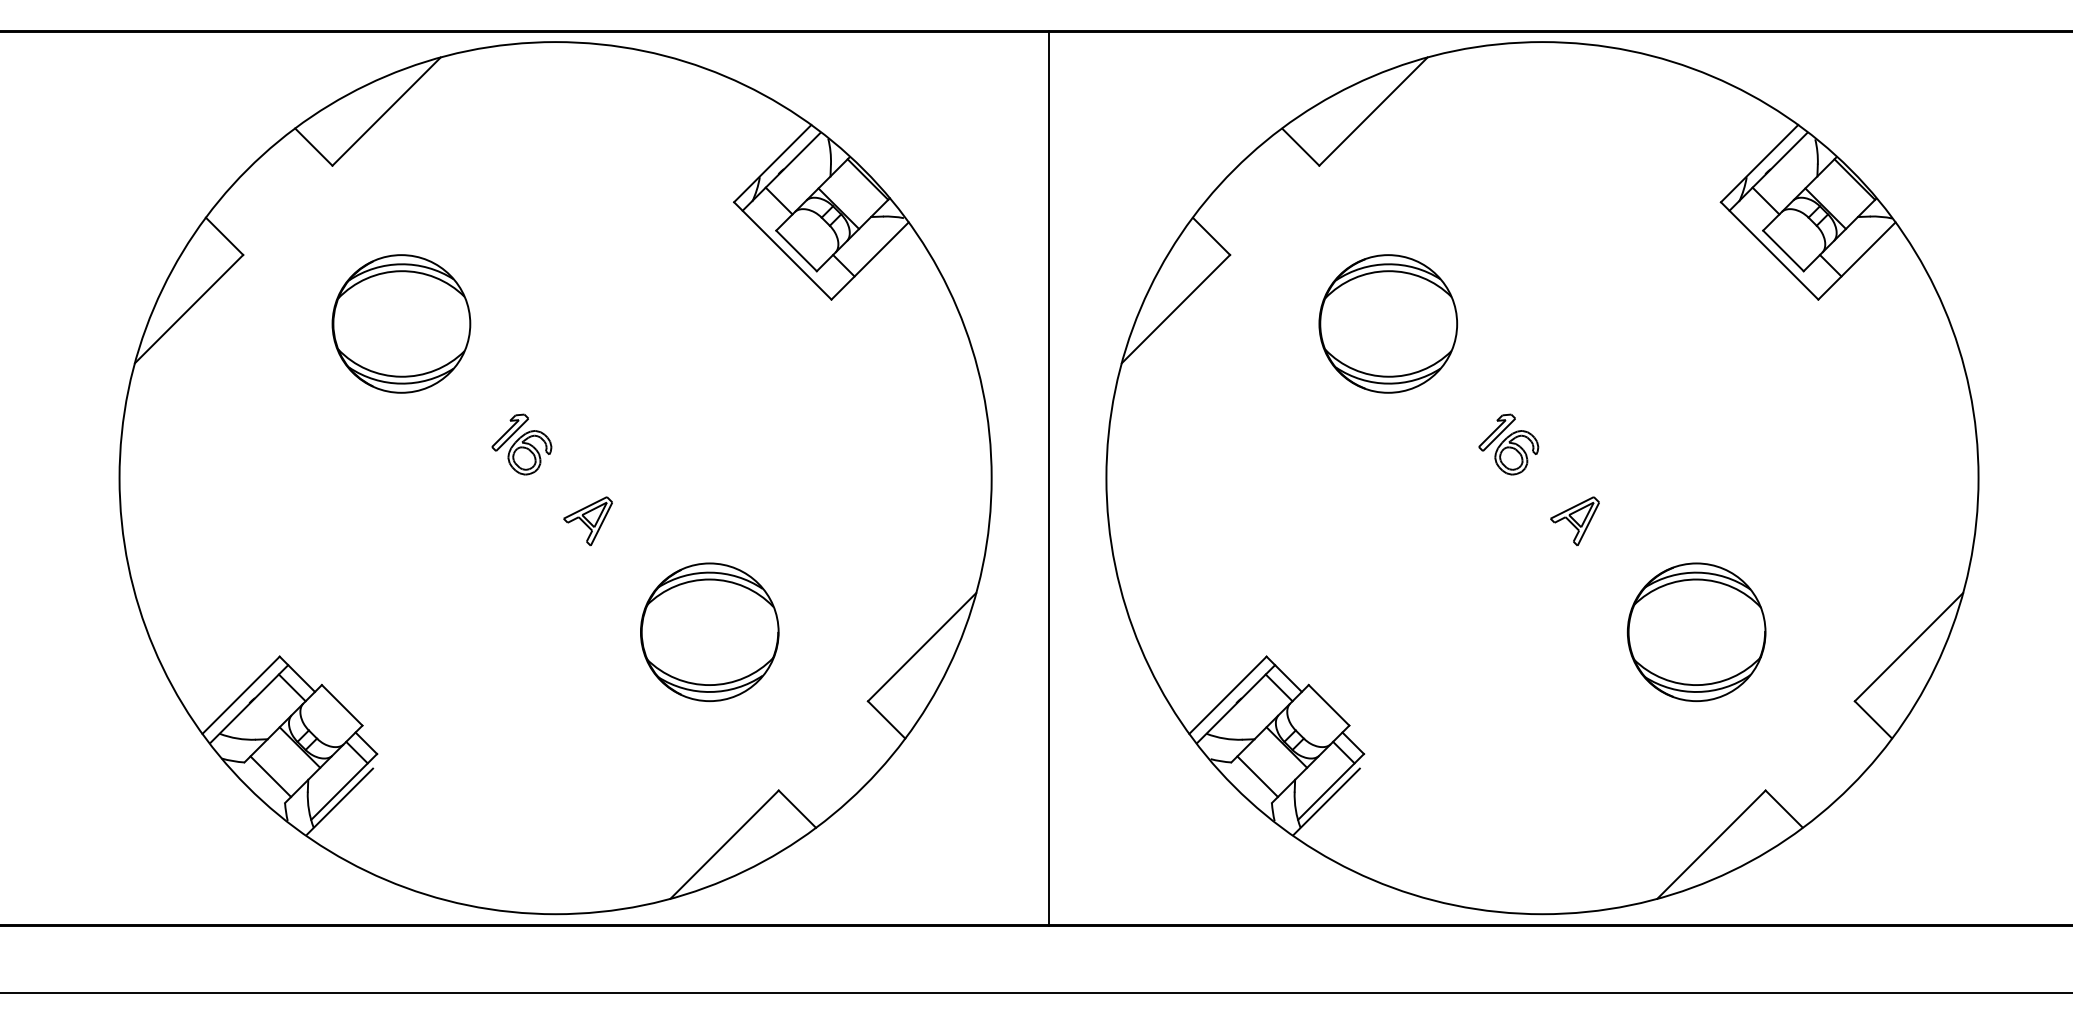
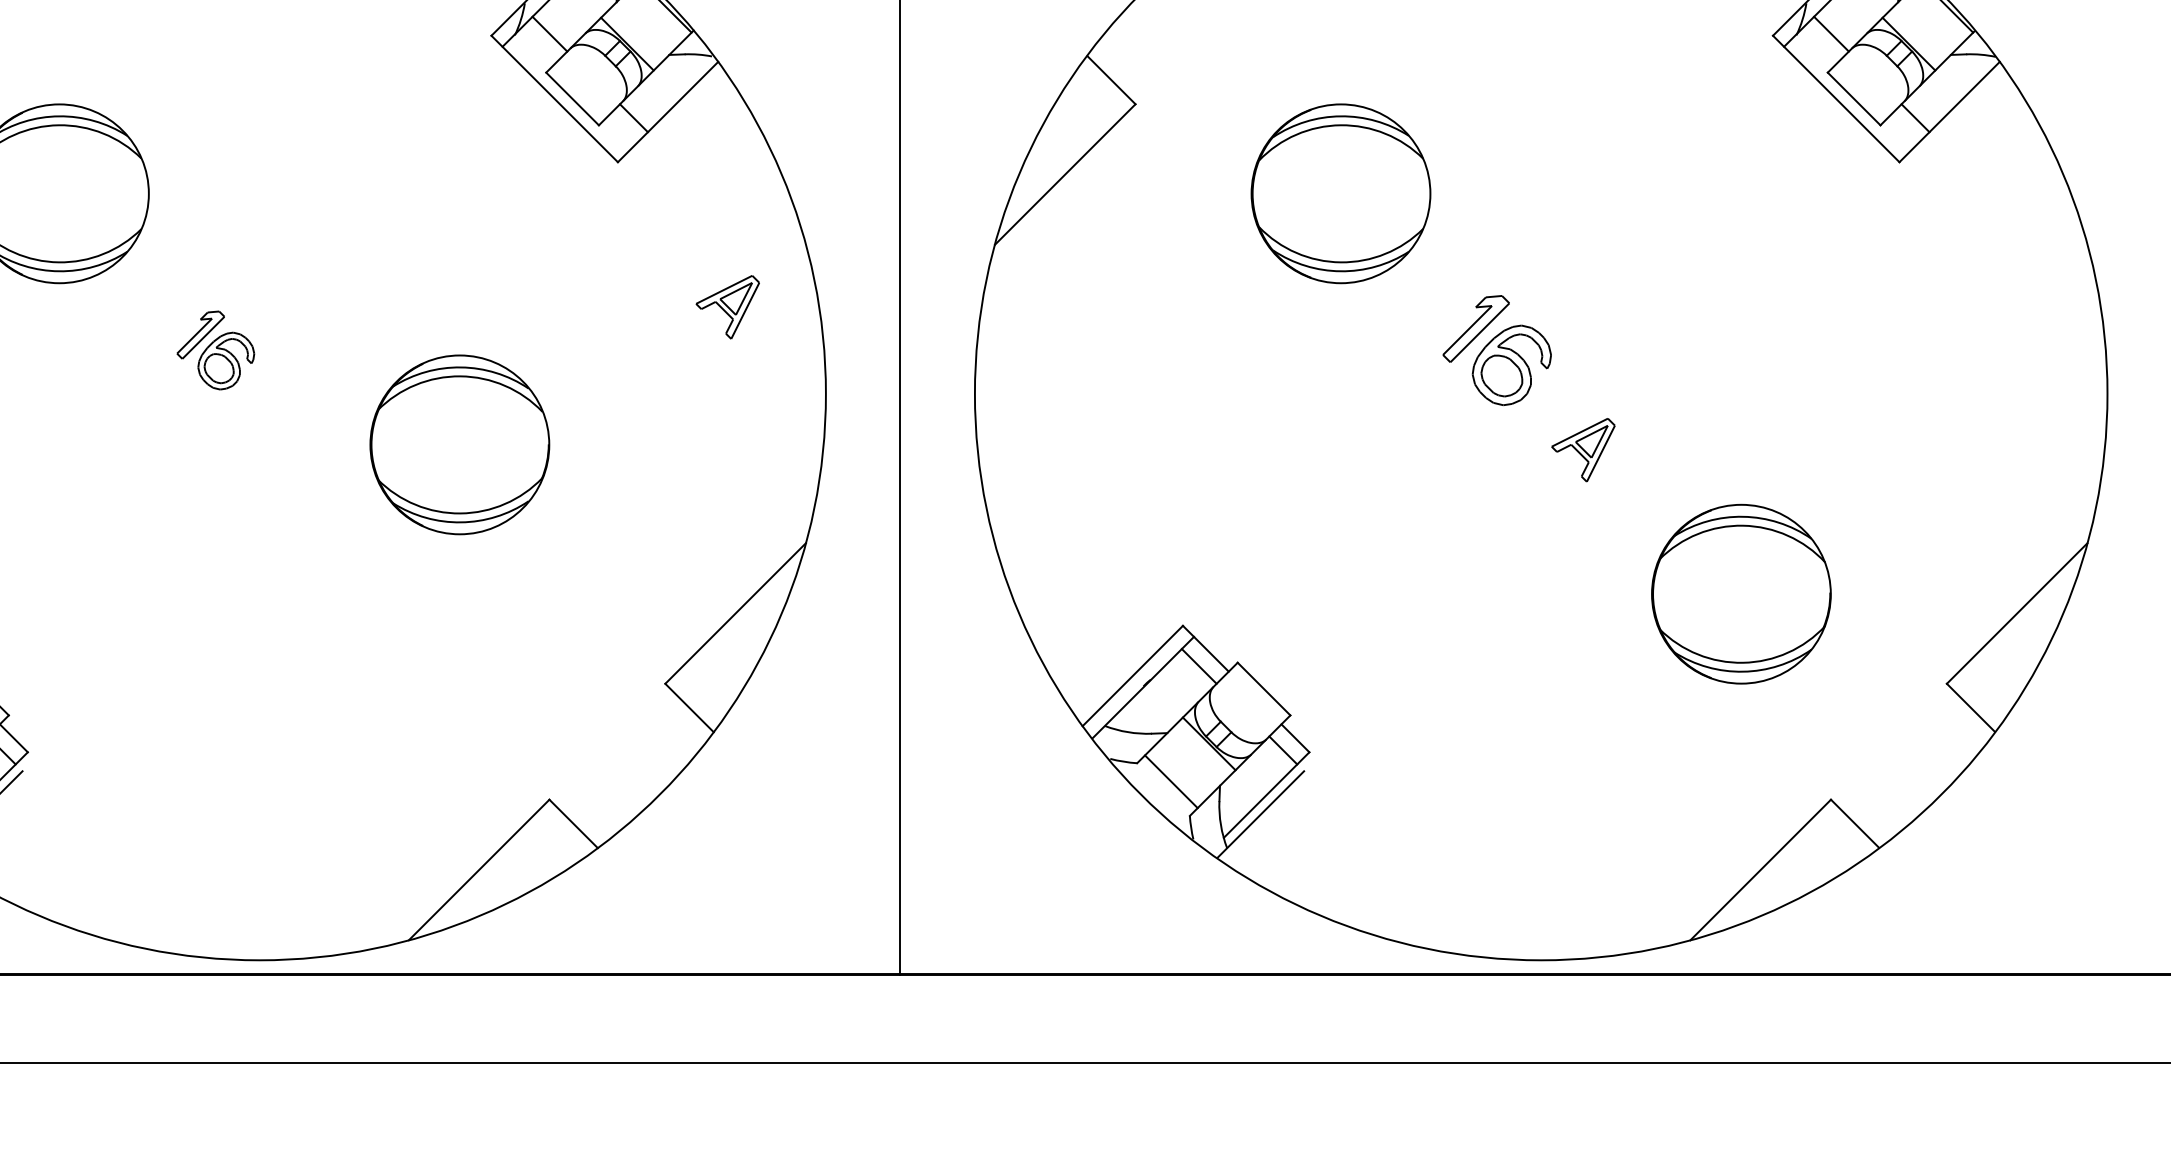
part: (1508, 444) -> (1497, 350), size x1.4
part: (587, 521) -> (727, 307), moved
part: (709, 632) -> (459, 445), moved

